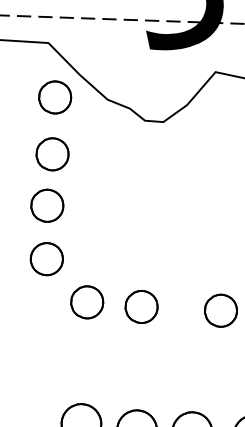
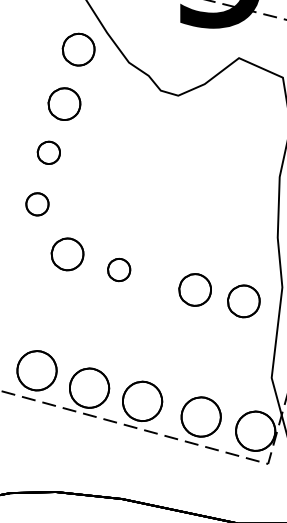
part: (46, 205) -> (48, 152), size x0.7
part: (46, 259) -> (37, 204), size x0.7
part: (140, 306) -> (118, 269), size x0.7

